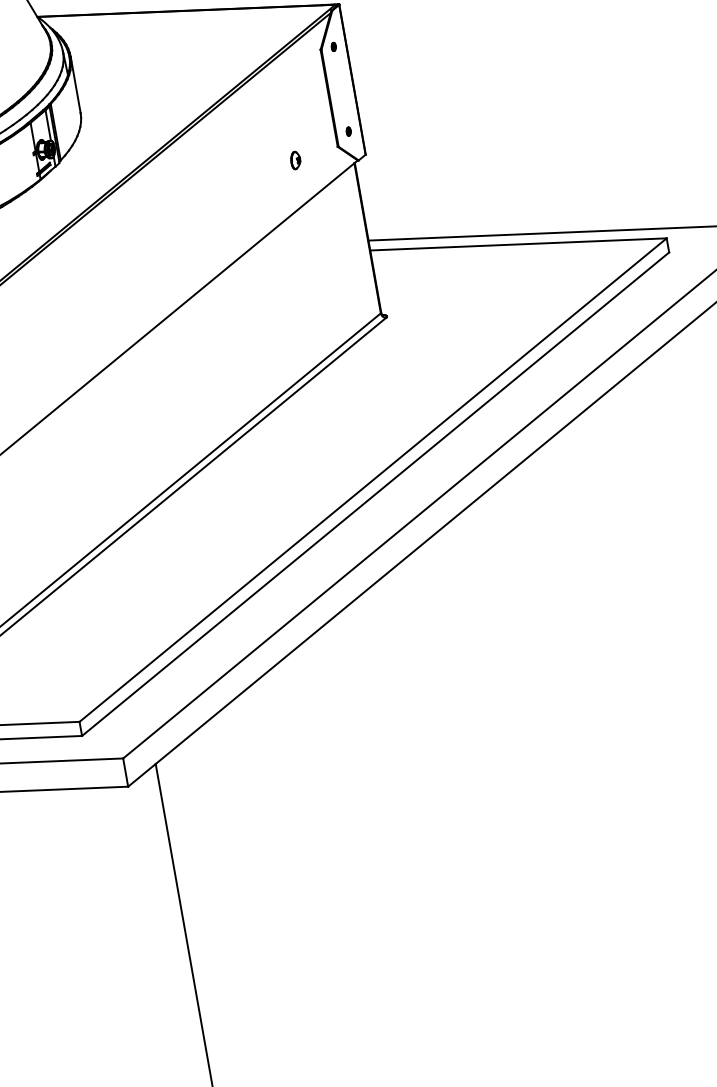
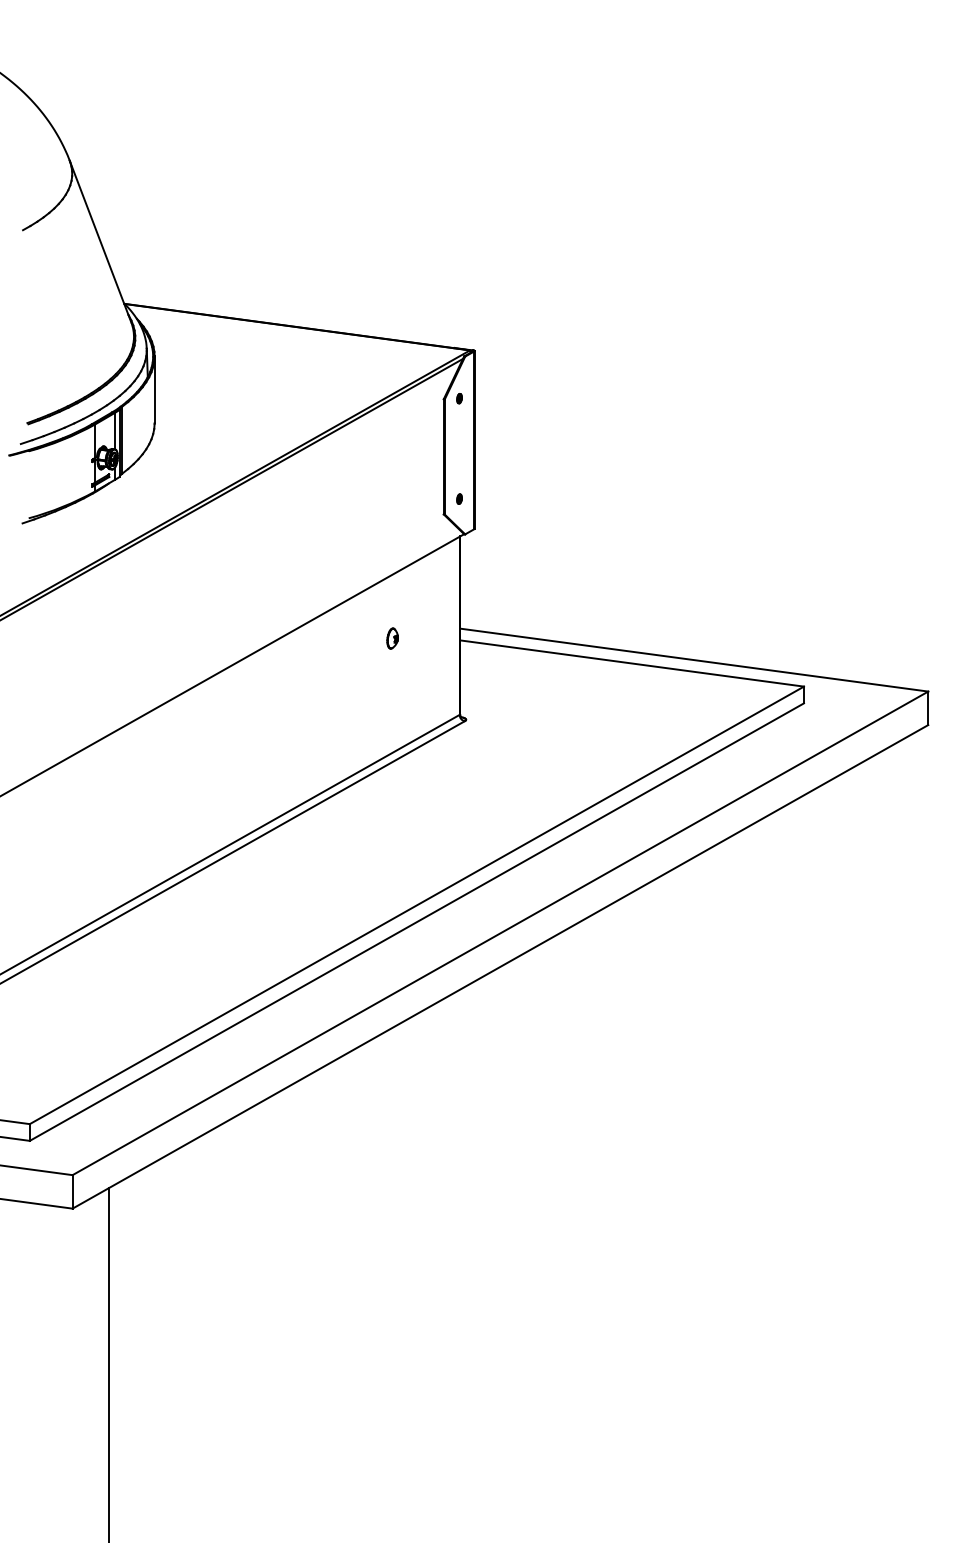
part: (295, 160) -> (392, 638), moved

